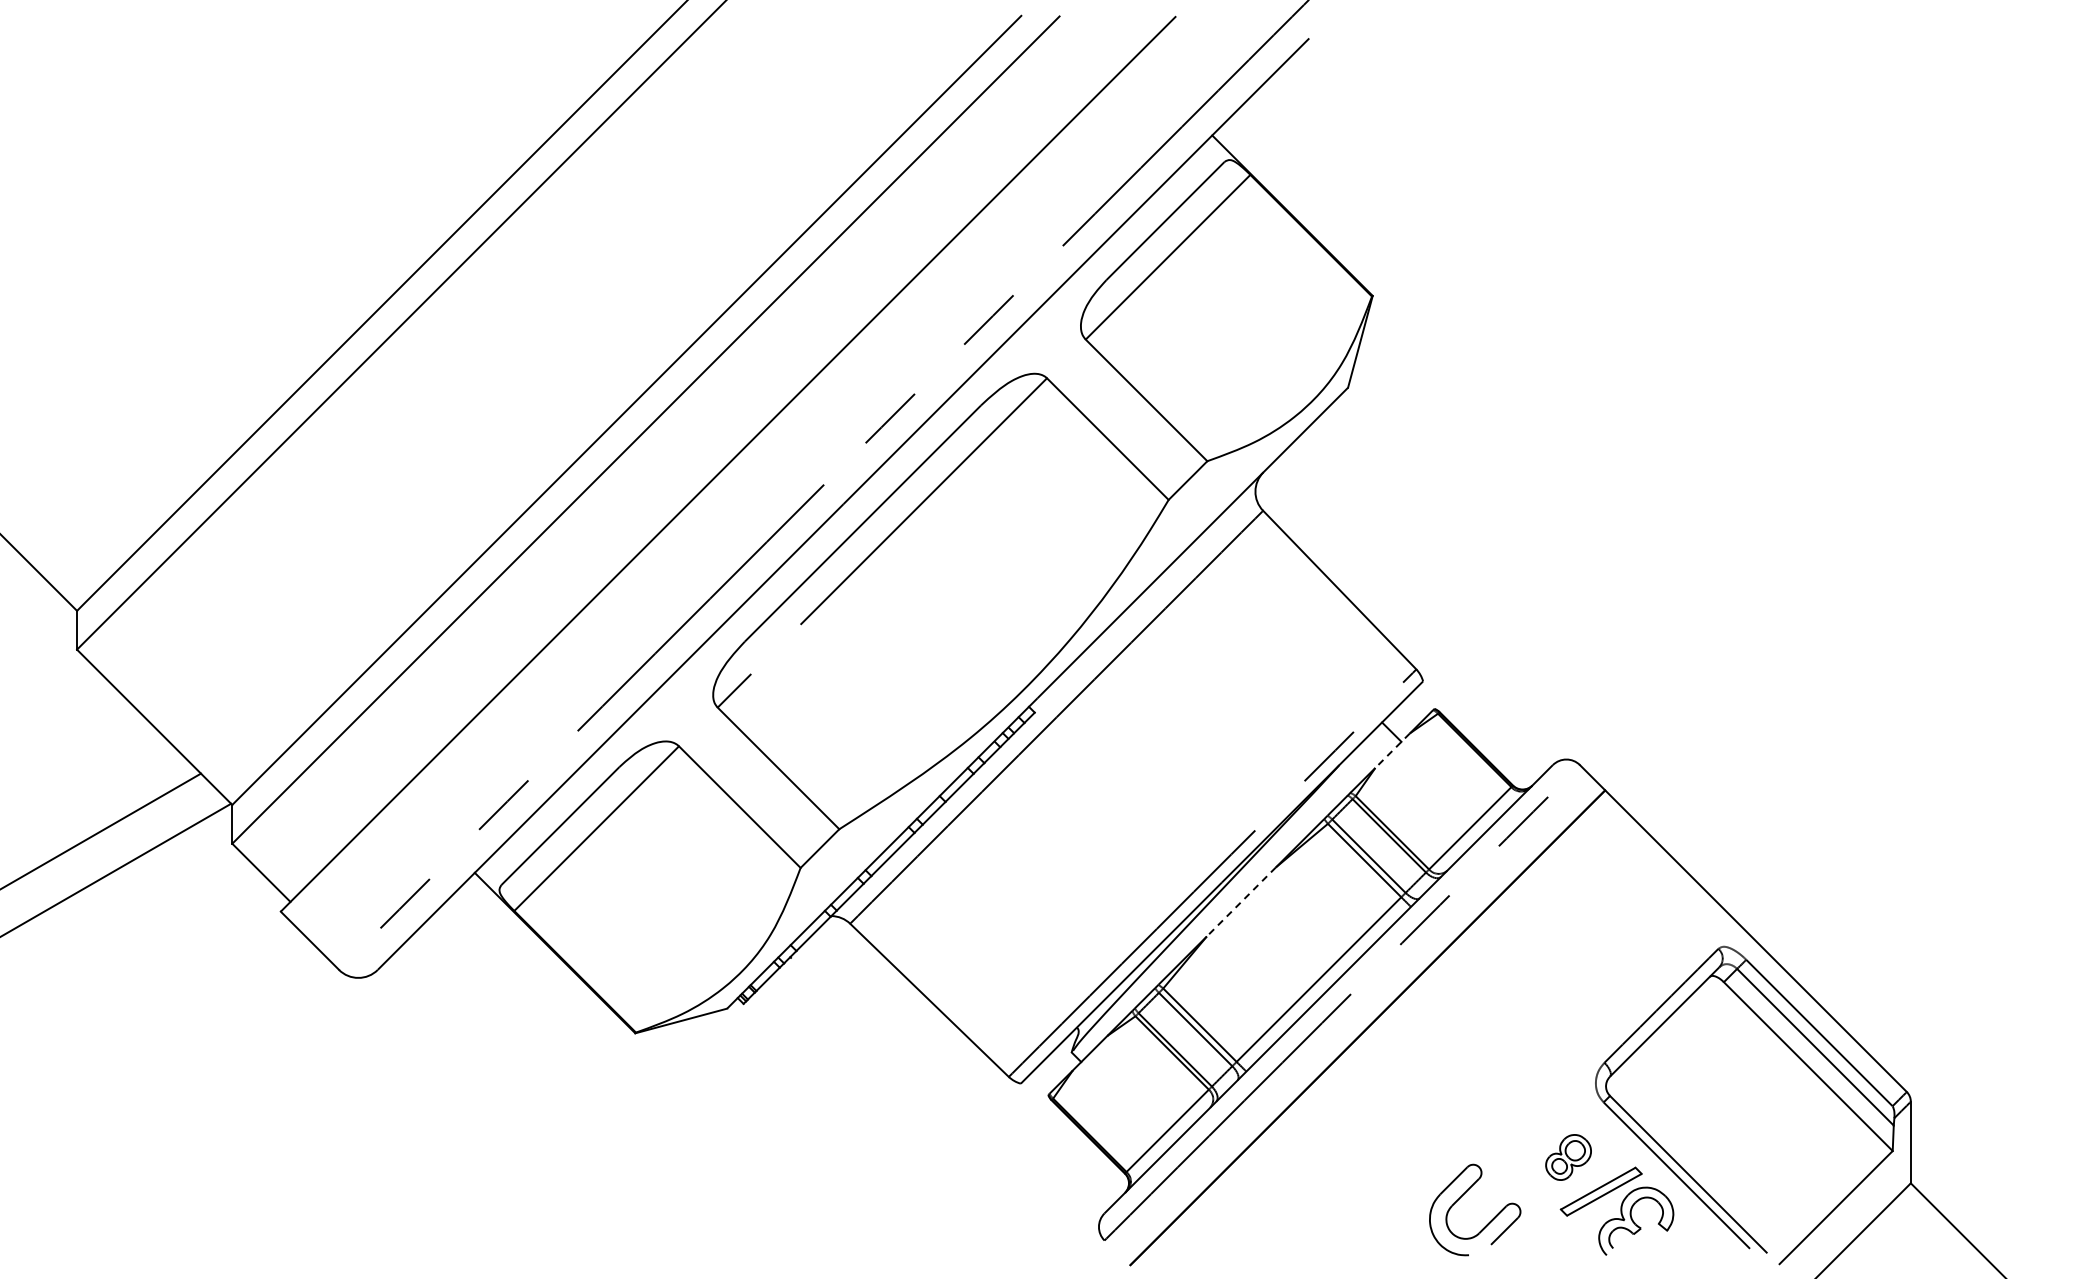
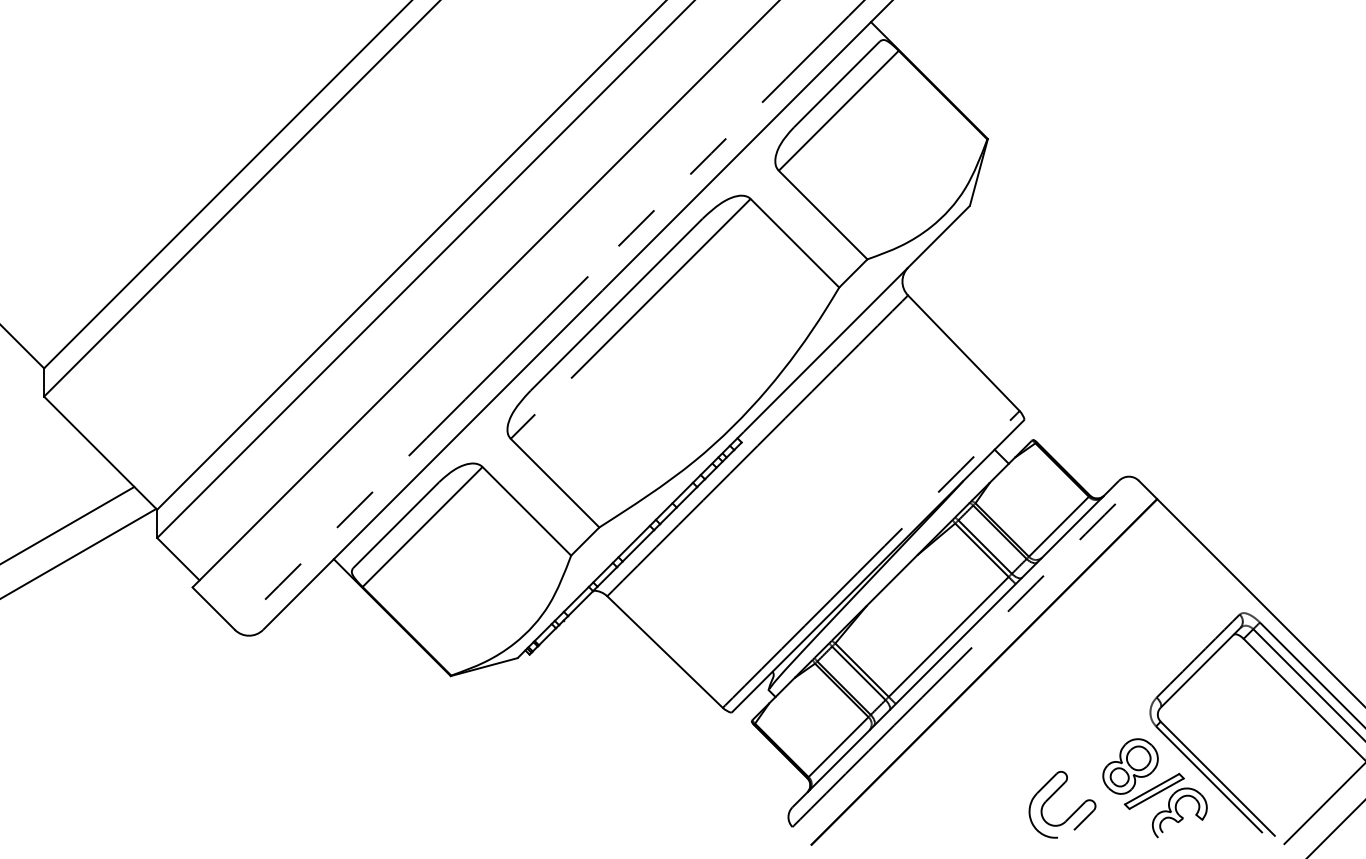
line: (1392, 751) -> (1002, 470), dashed -> solid
line: (1241, 901) -> (892, 580), dashed -> solid
part: (1568, 1157) -> (1130, 766), size x1.67

